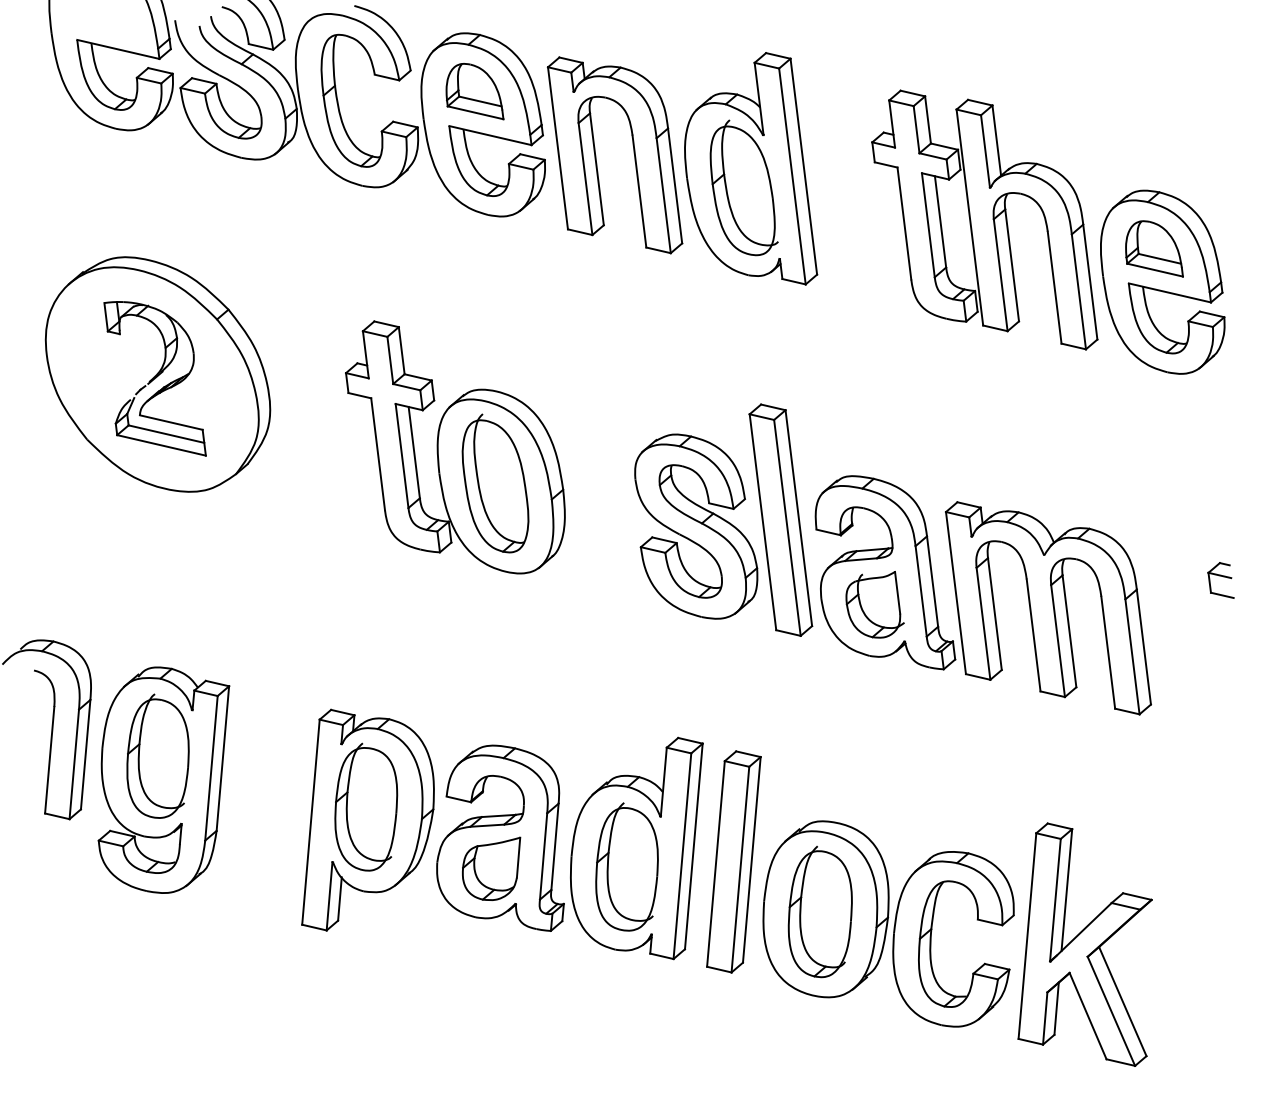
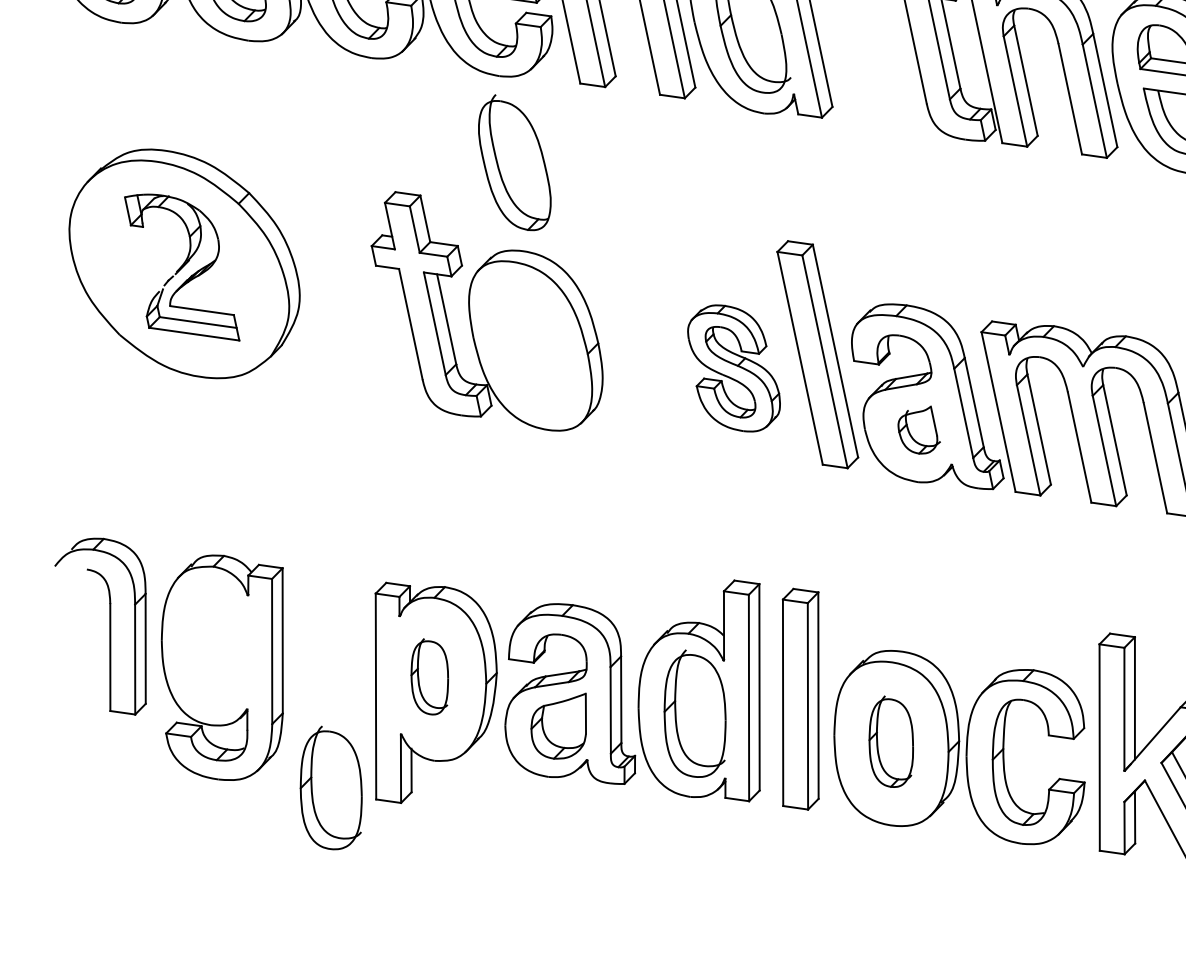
part: (495, 483) -> (514, 162), moved
part: (696, 526) -> (734, 368), size x0.7
part: (874, 604) -> (918, 430), size x0.7
part: (157, 755) -> (330, 787), moved
part: (366, 806) -> (429, 676), size x0.6
part: (819, 911) -> (890, 741), size x0.7

